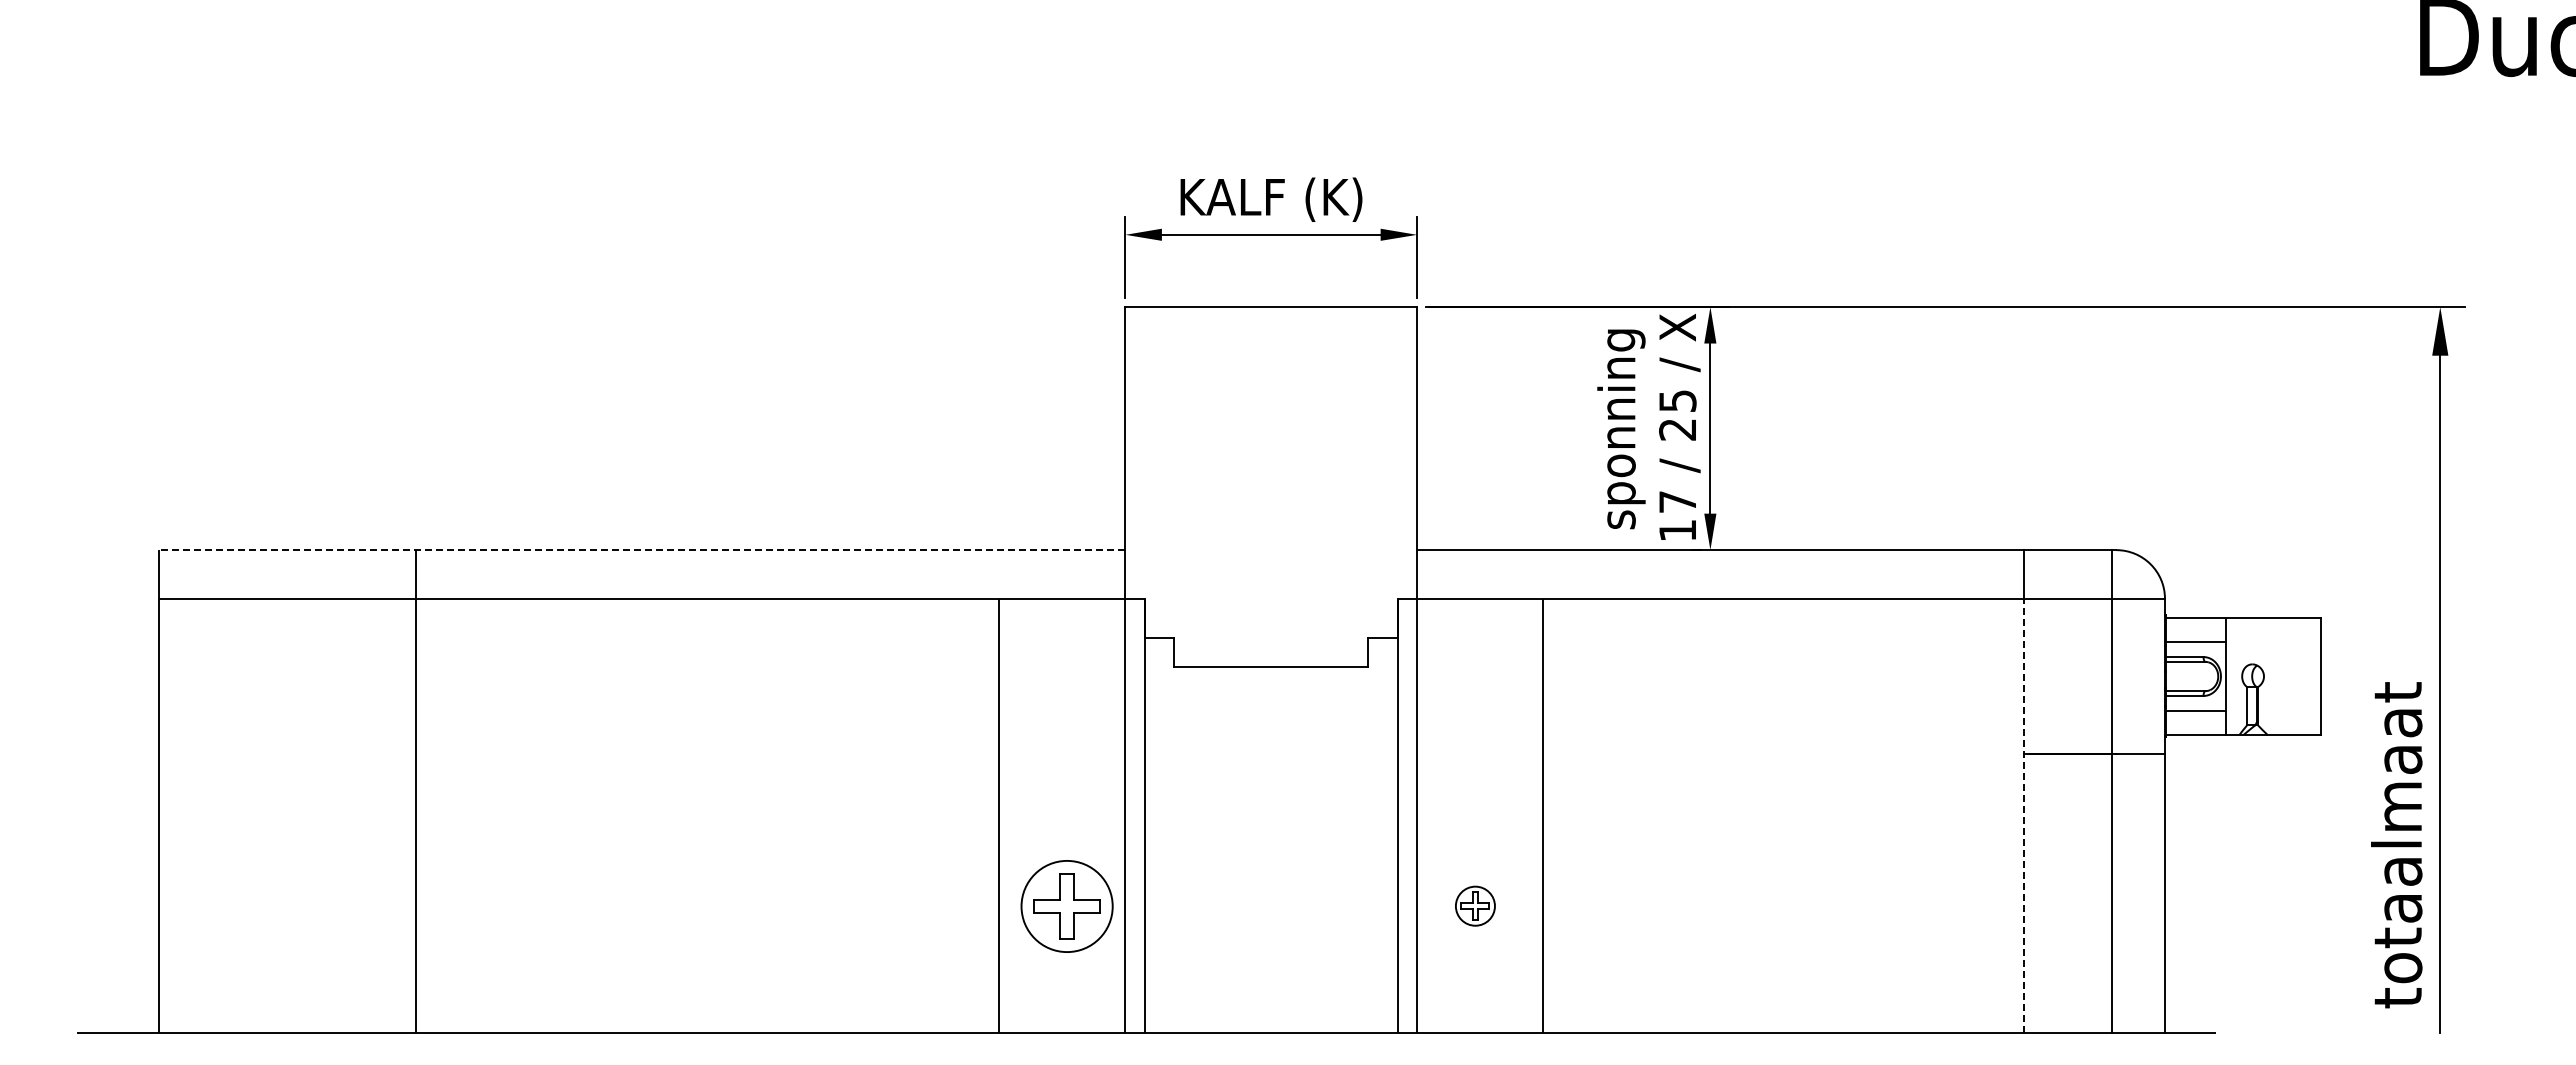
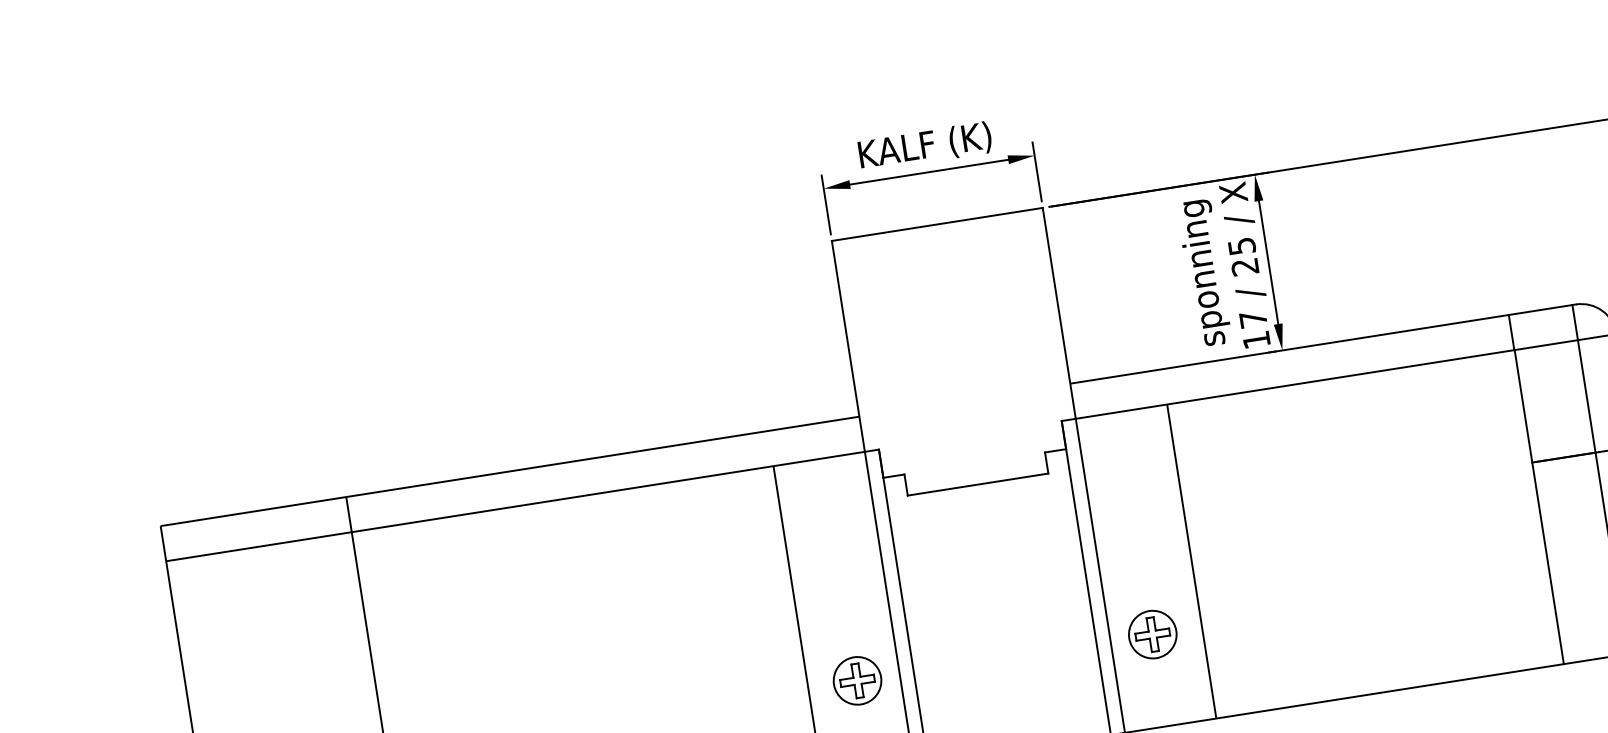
line: (641, 550) -> (509, 471), dashed -> solid
line: (2024, 815) -> (1539, 506), dashed -> solid
part: (1066, 905) -> (857, 680), size x0.71
part: (1475, 905) -> (1152, 634), size x1.67

